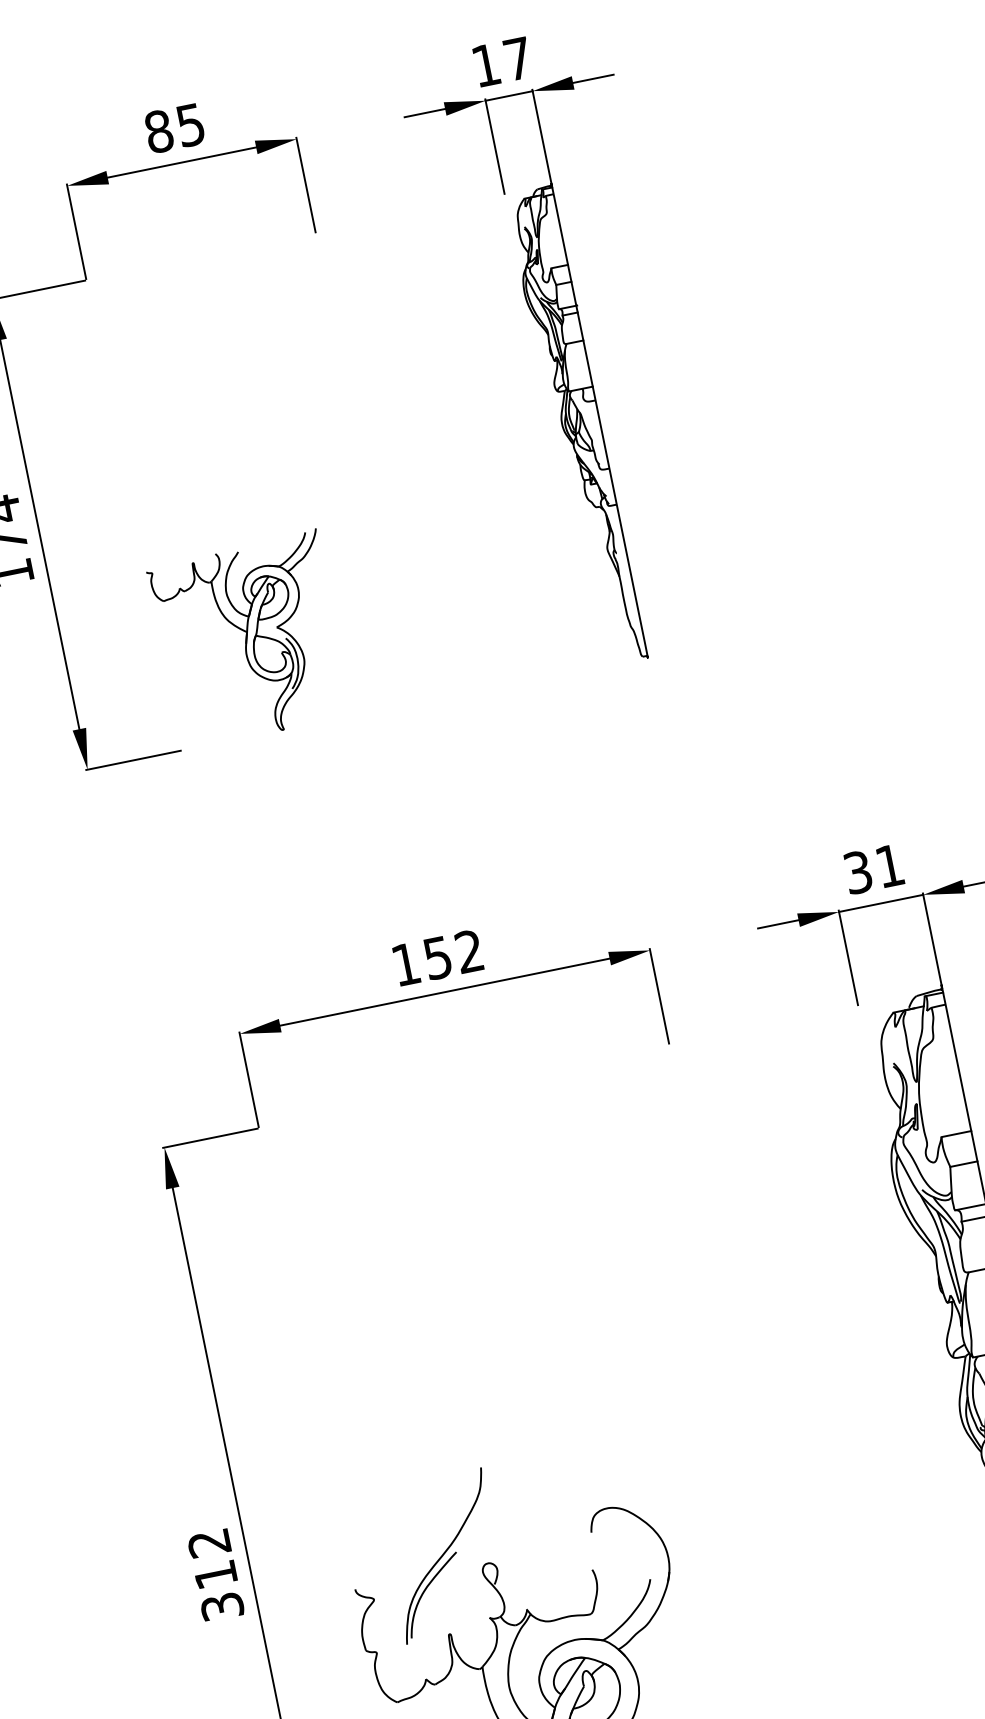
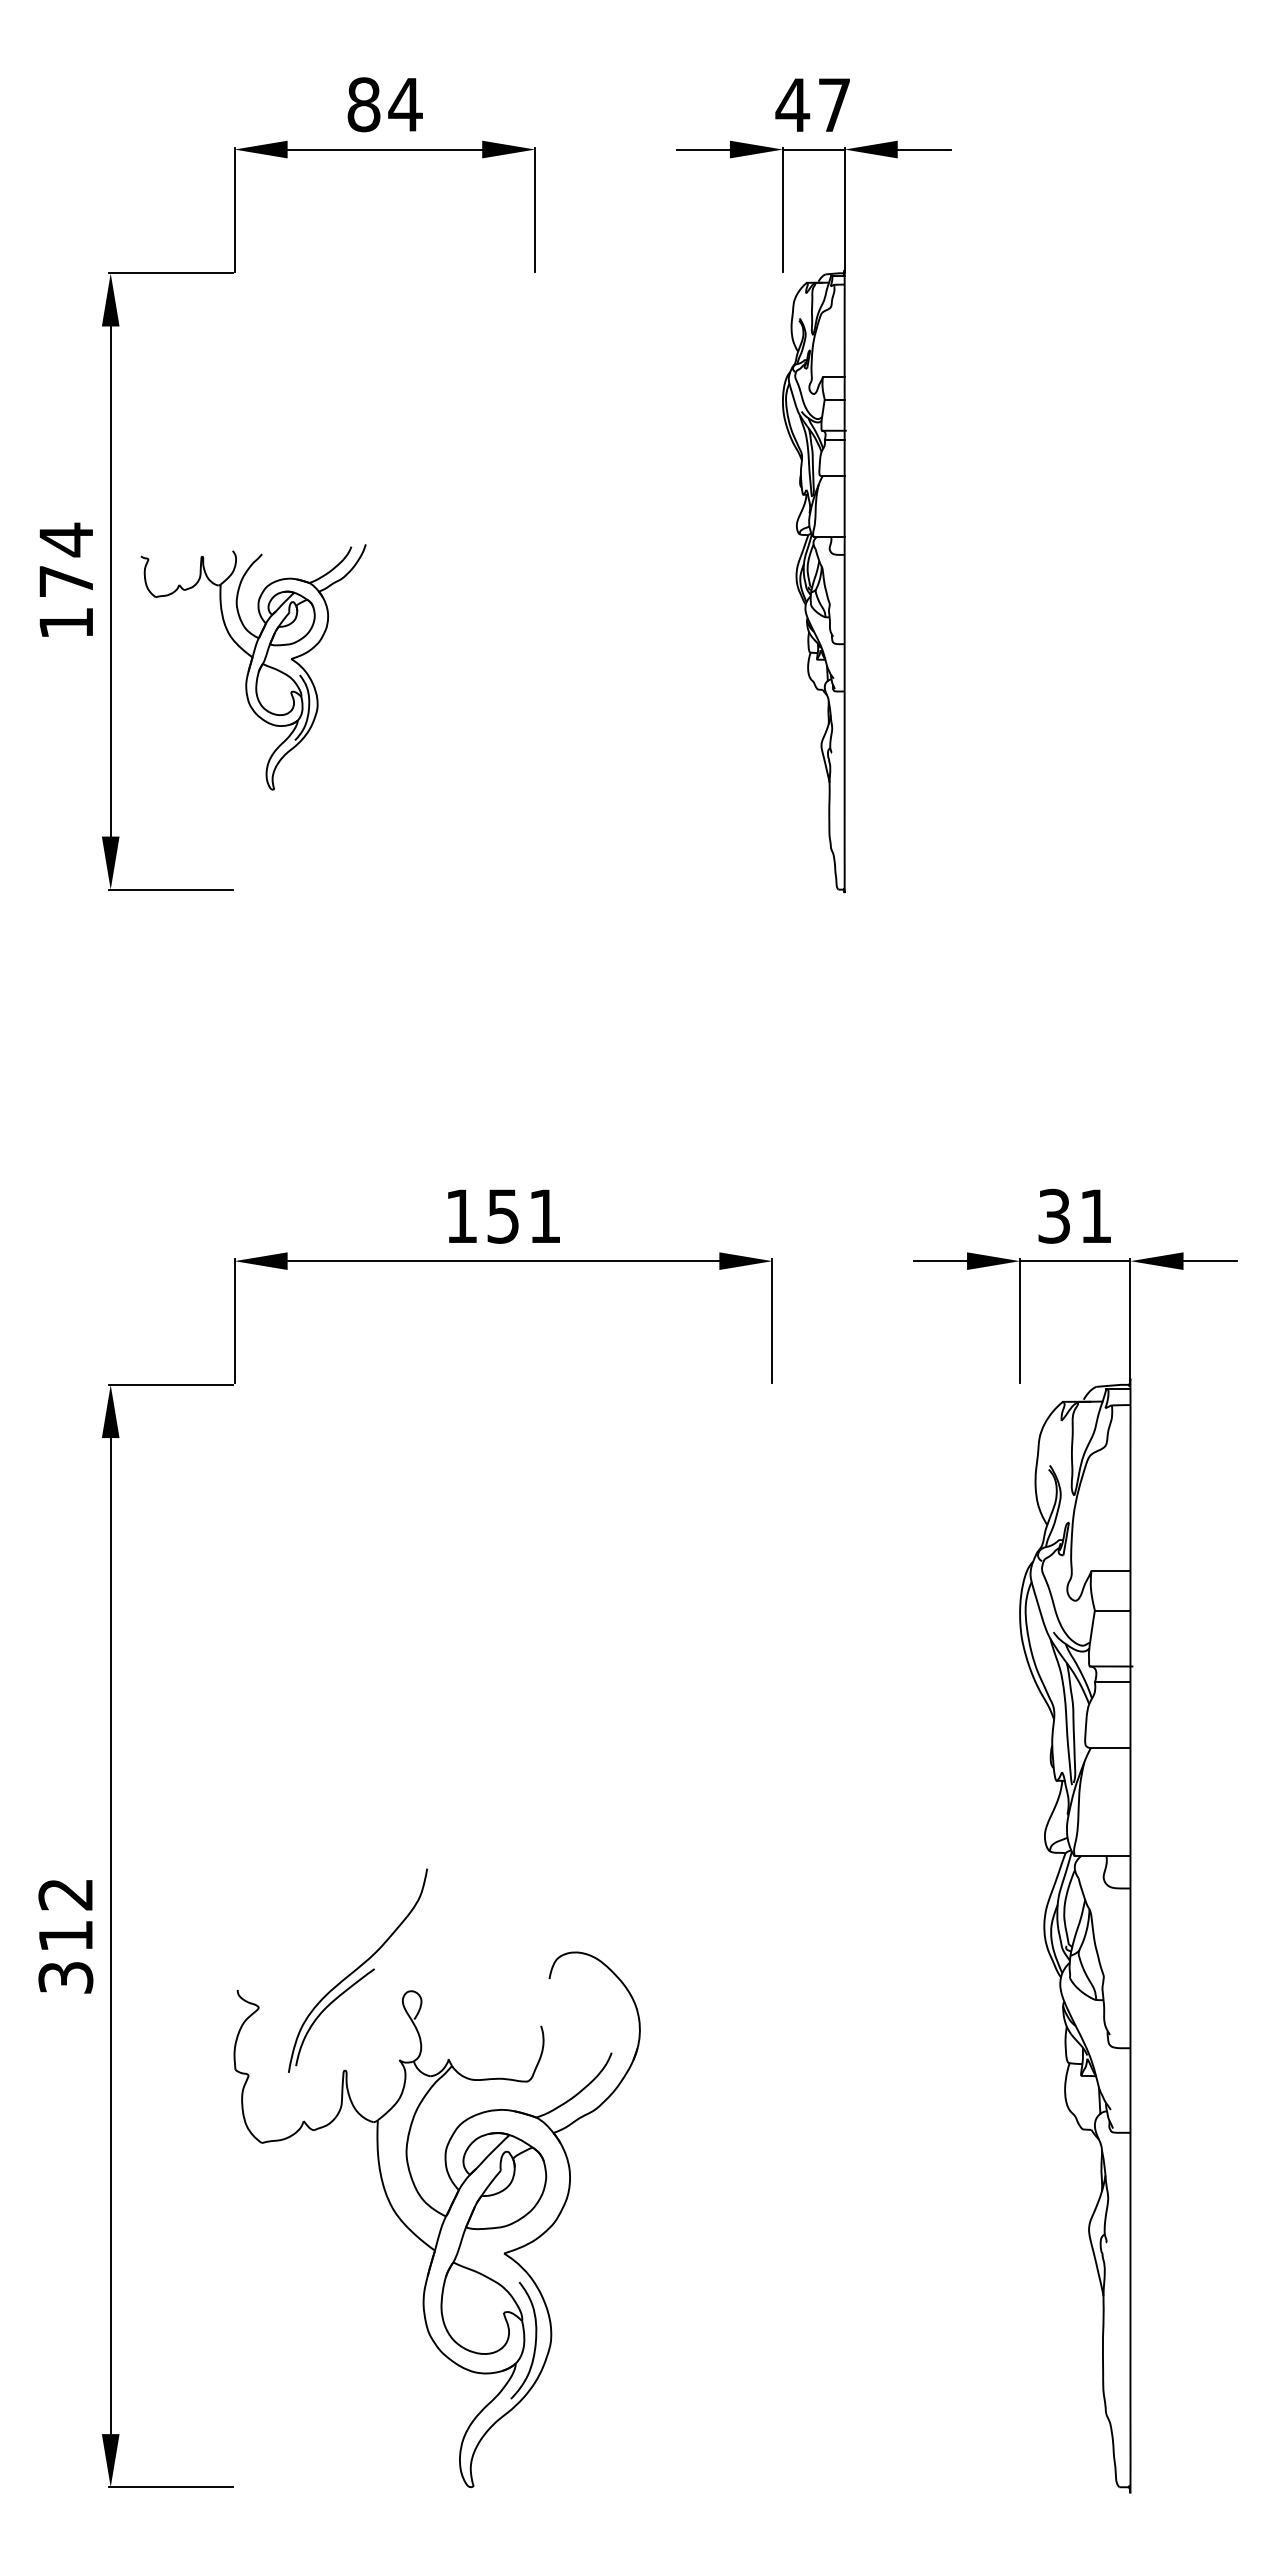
text: (485, 64) -> (792, 104), 17 -> 47
text: (190, 125) -> (405, 105), 85 -> 84
part: (249, 639) -> (253, 667), moved
text: (469, 950) -> (544, 1215), 152 -> 151

